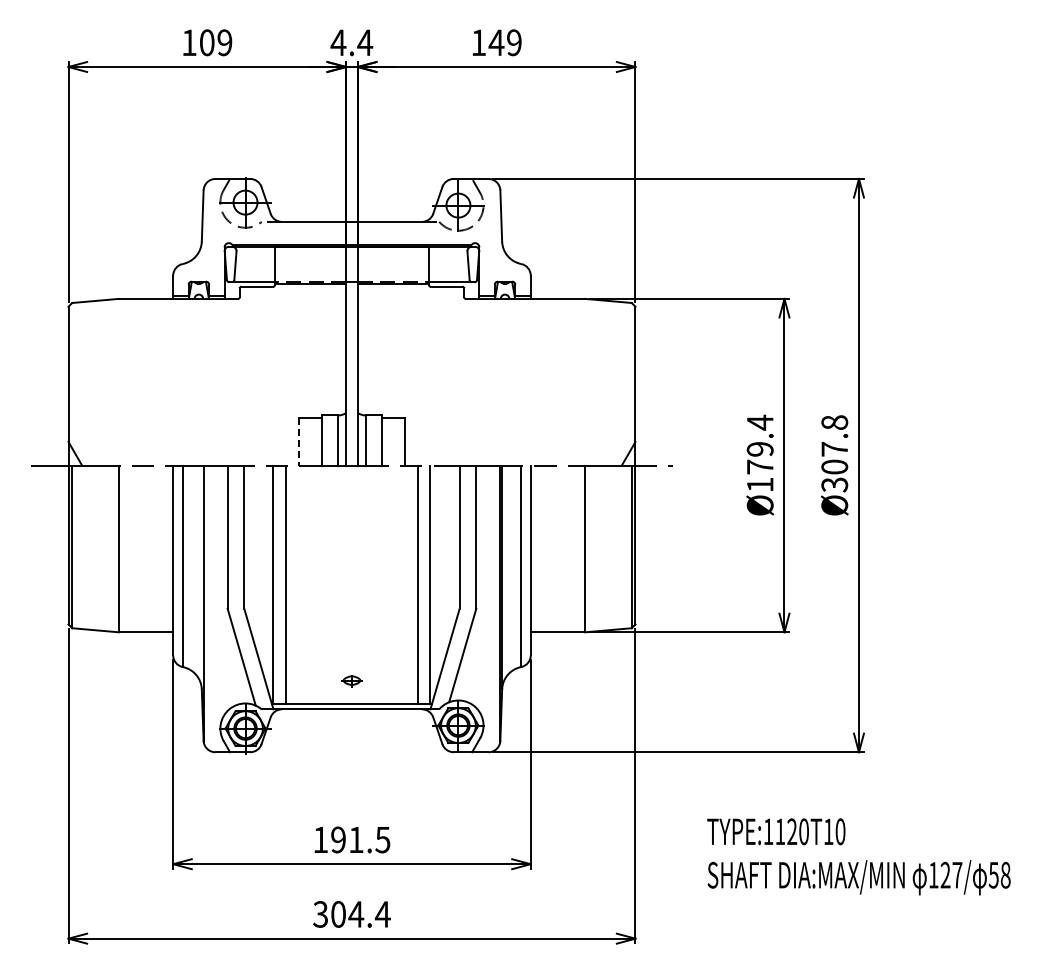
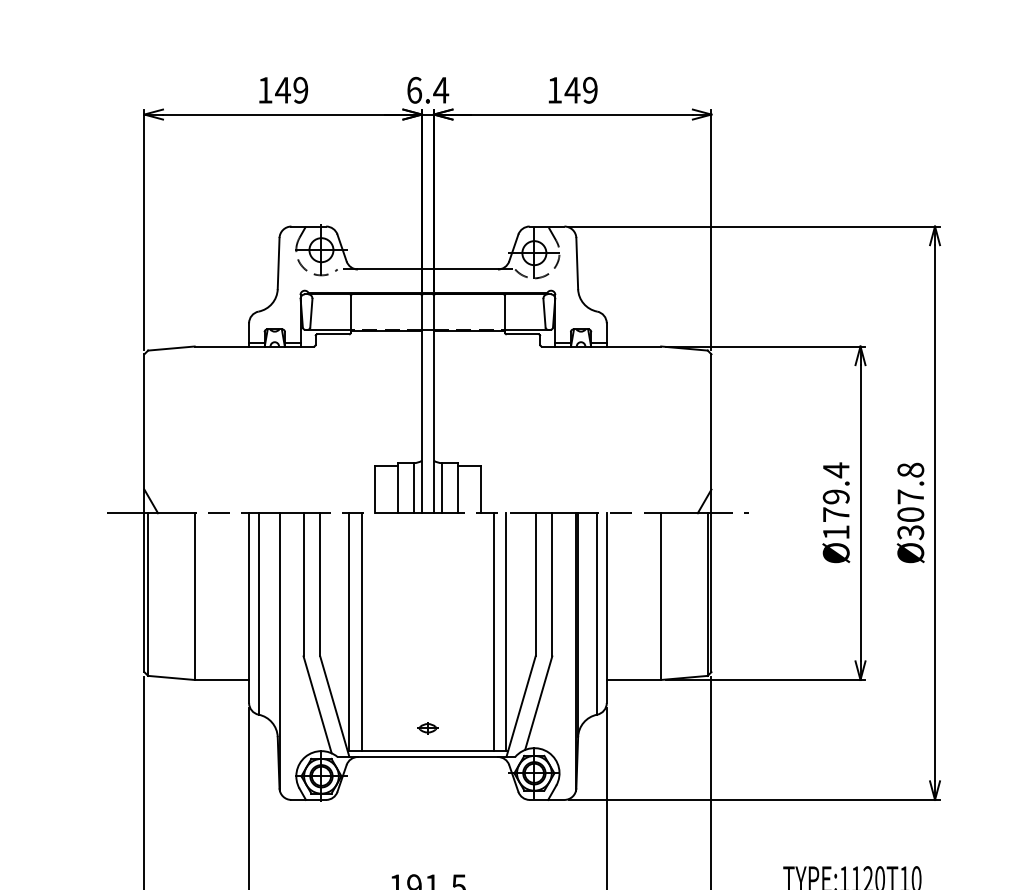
text: (207, 42) -> (283, 90), 109 -> 149
text: (338, 42) -> (414, 90), 4.4 -> 6.4
line: (298, 441) -> (374, 489), dashed -> solid

